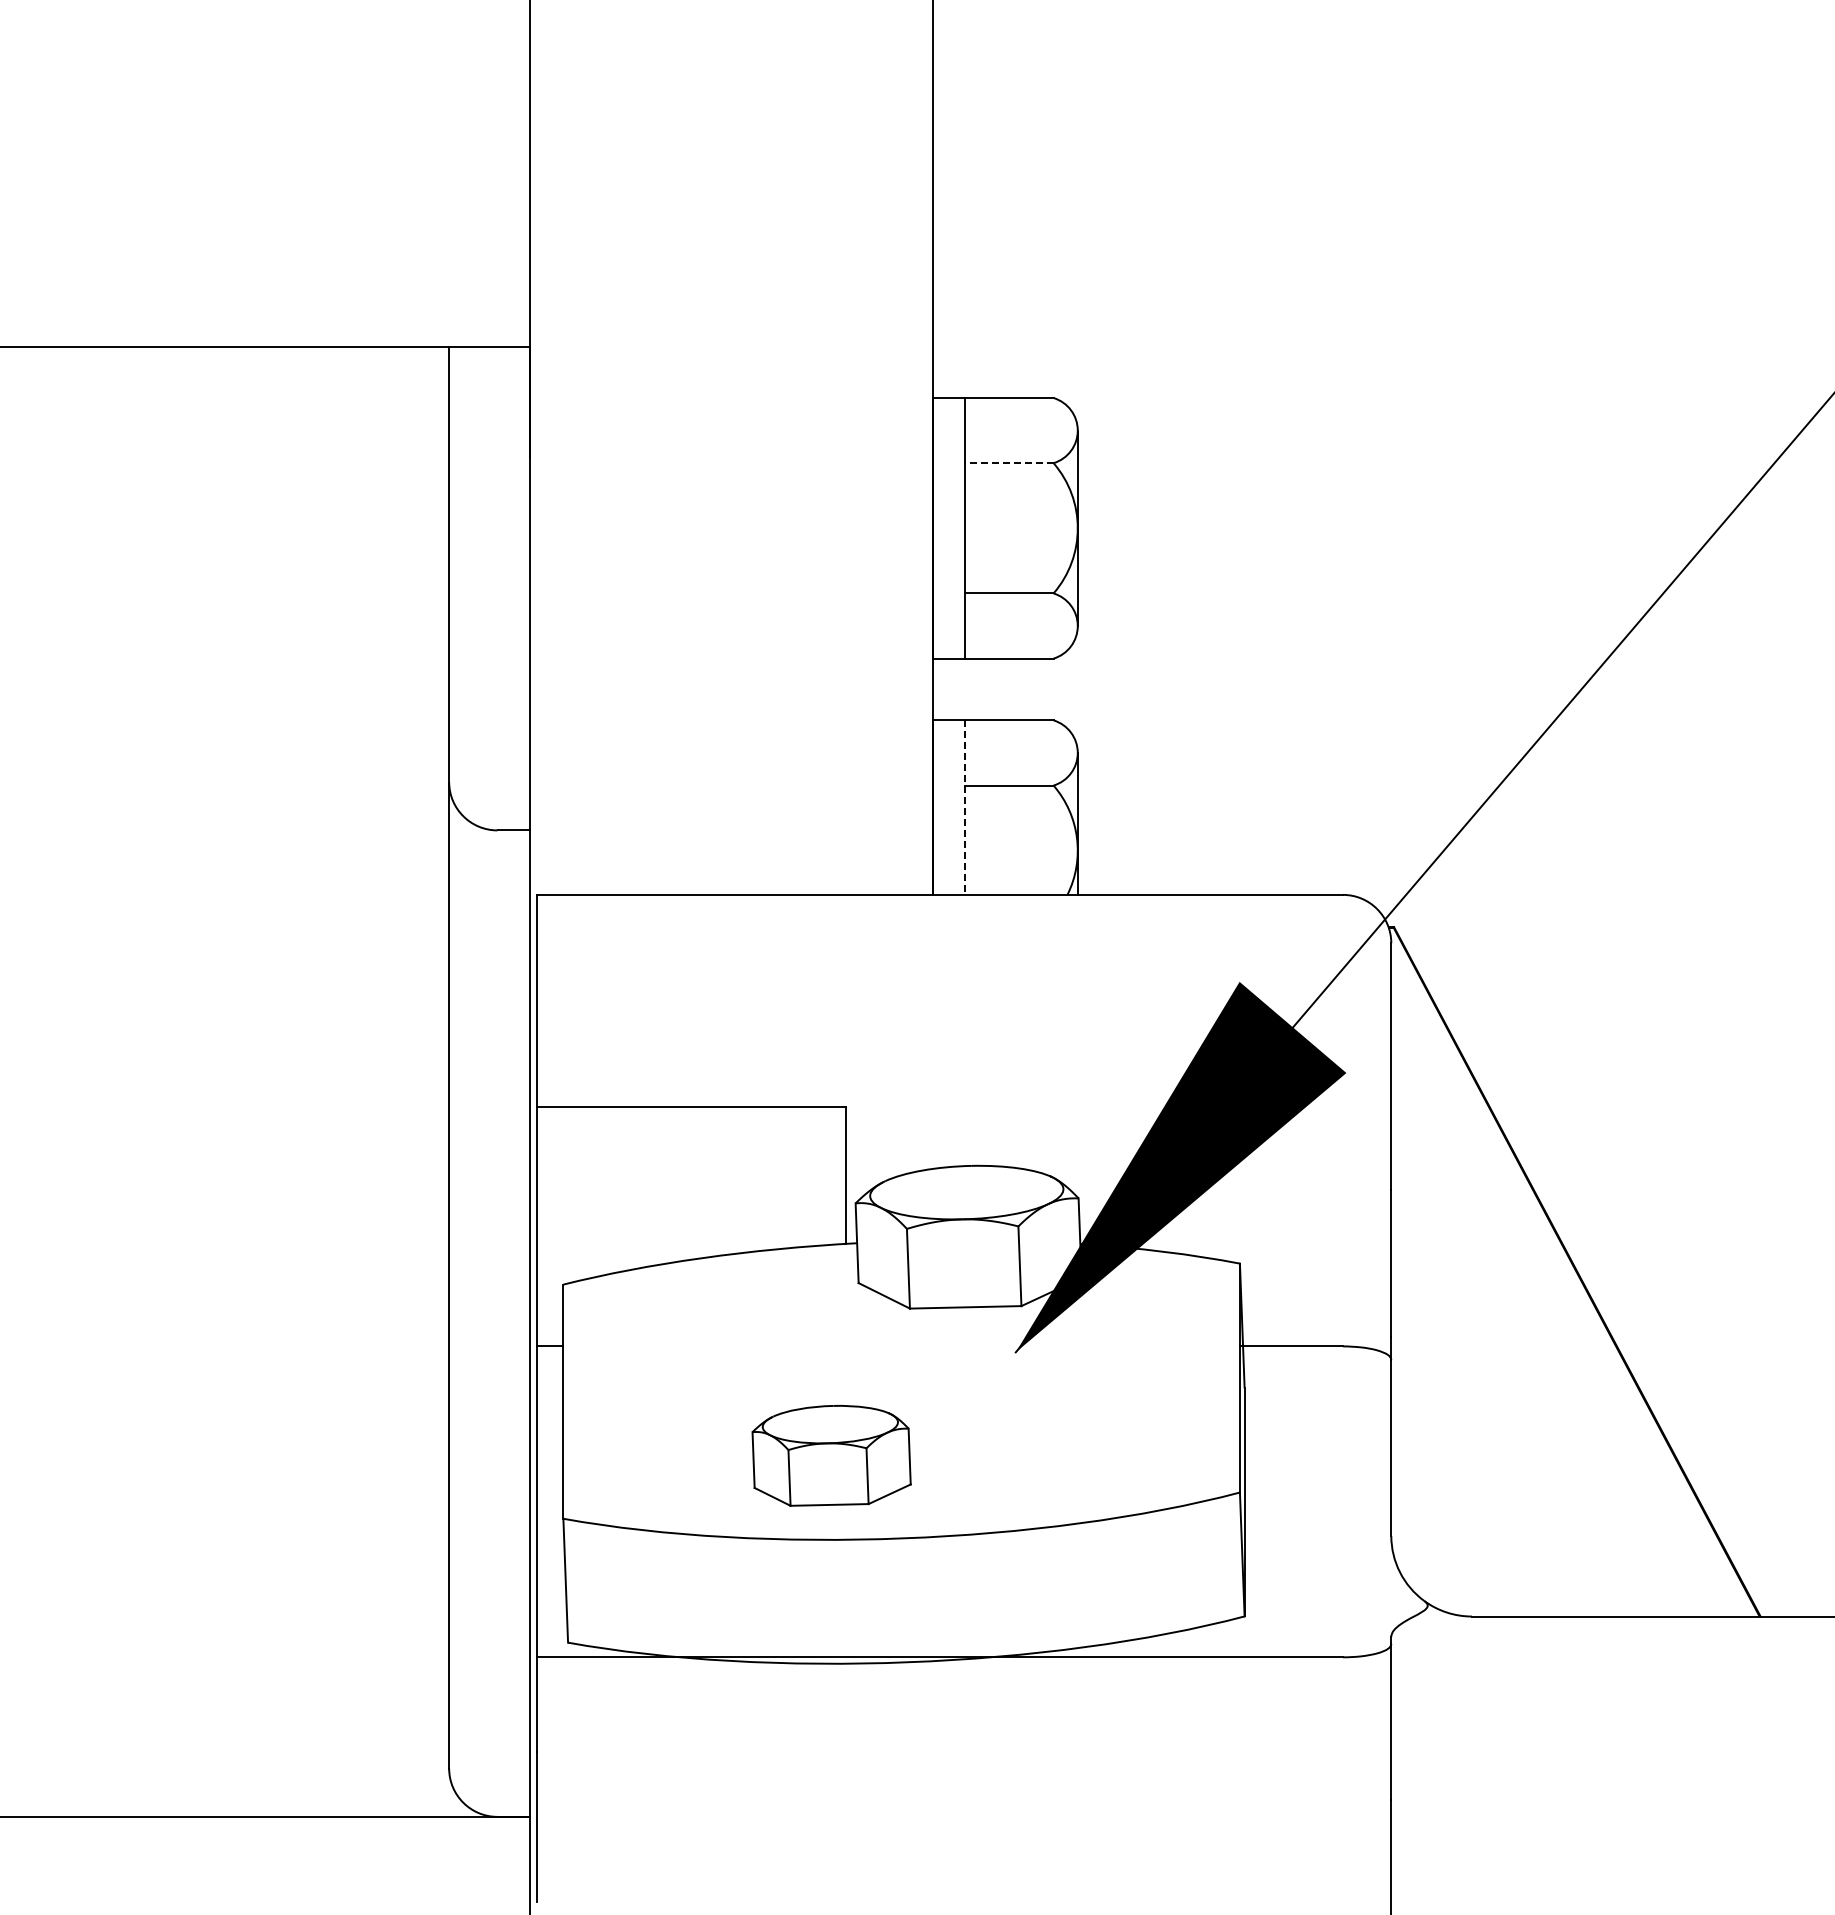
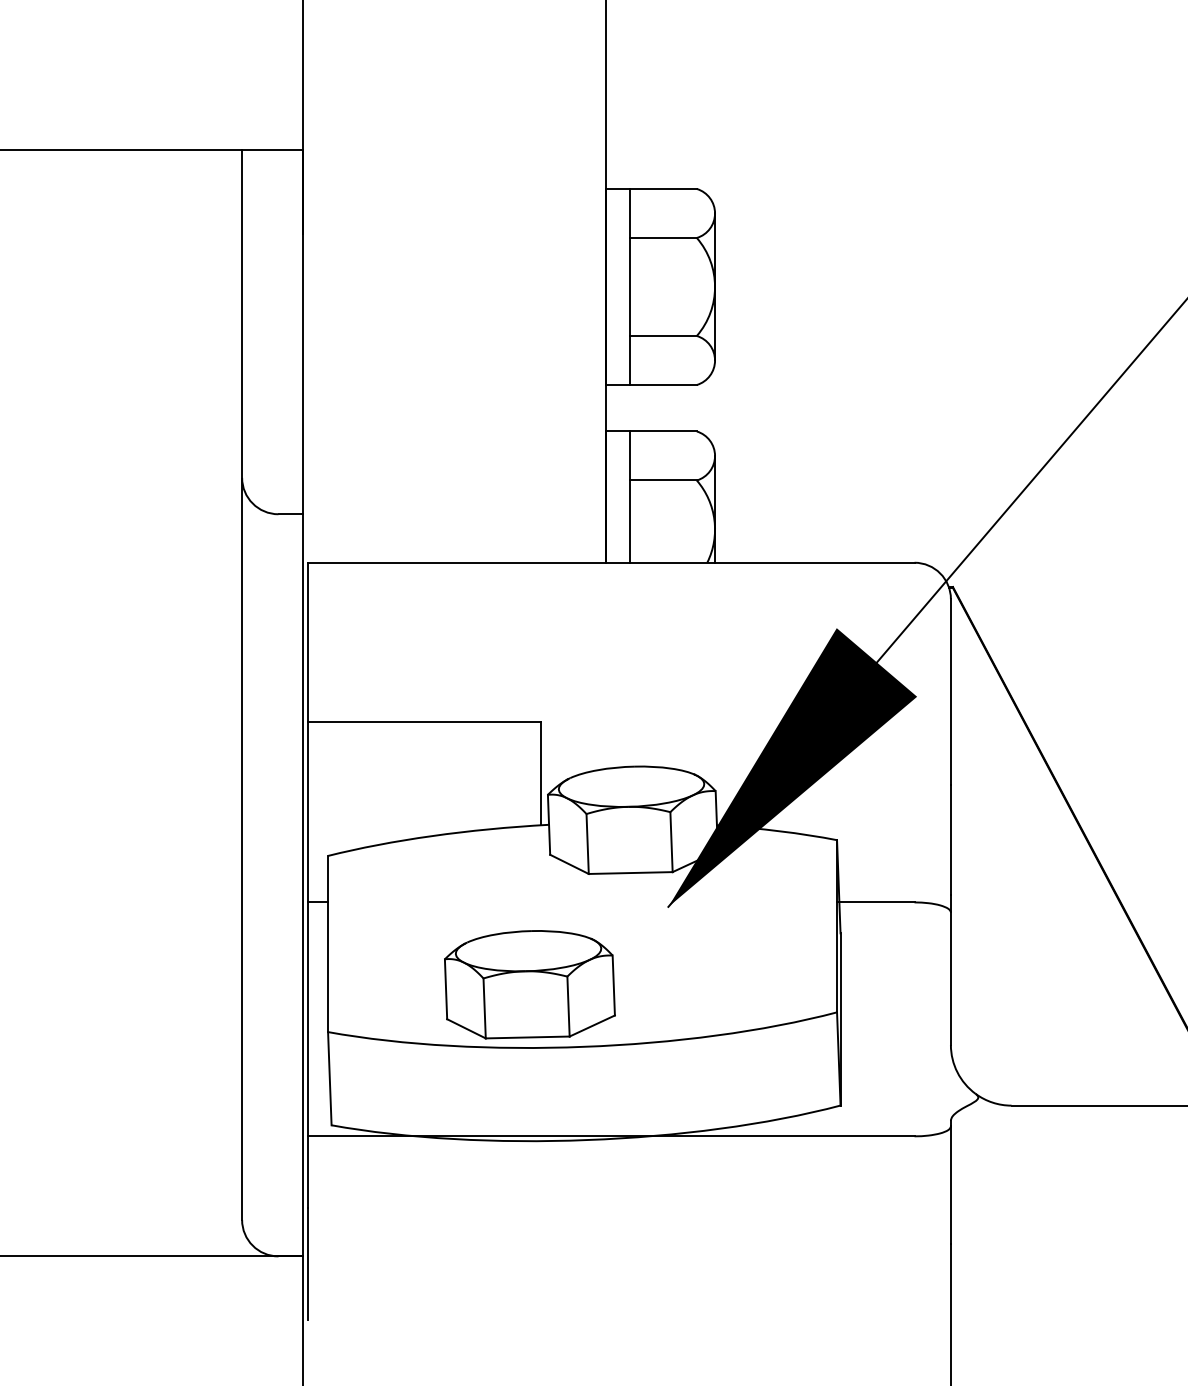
line: (1008, 463) -> (662, 238), dashed -> solid
line: (964, 808) -> (629, 497), dashed -> solid
part: (831, 1455) -> (529, 984), size x1.43

